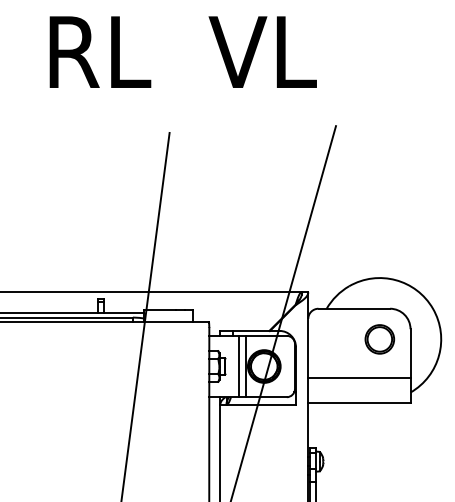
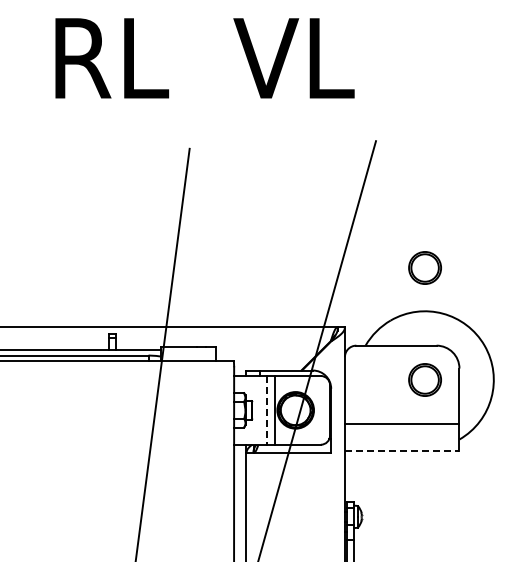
part: (379, 238) -> (424, 267), added
line: (239, 366) -> (267, 410), solid -> dashed
line: (359, 403) -> (402, 451), solid -> dashed

